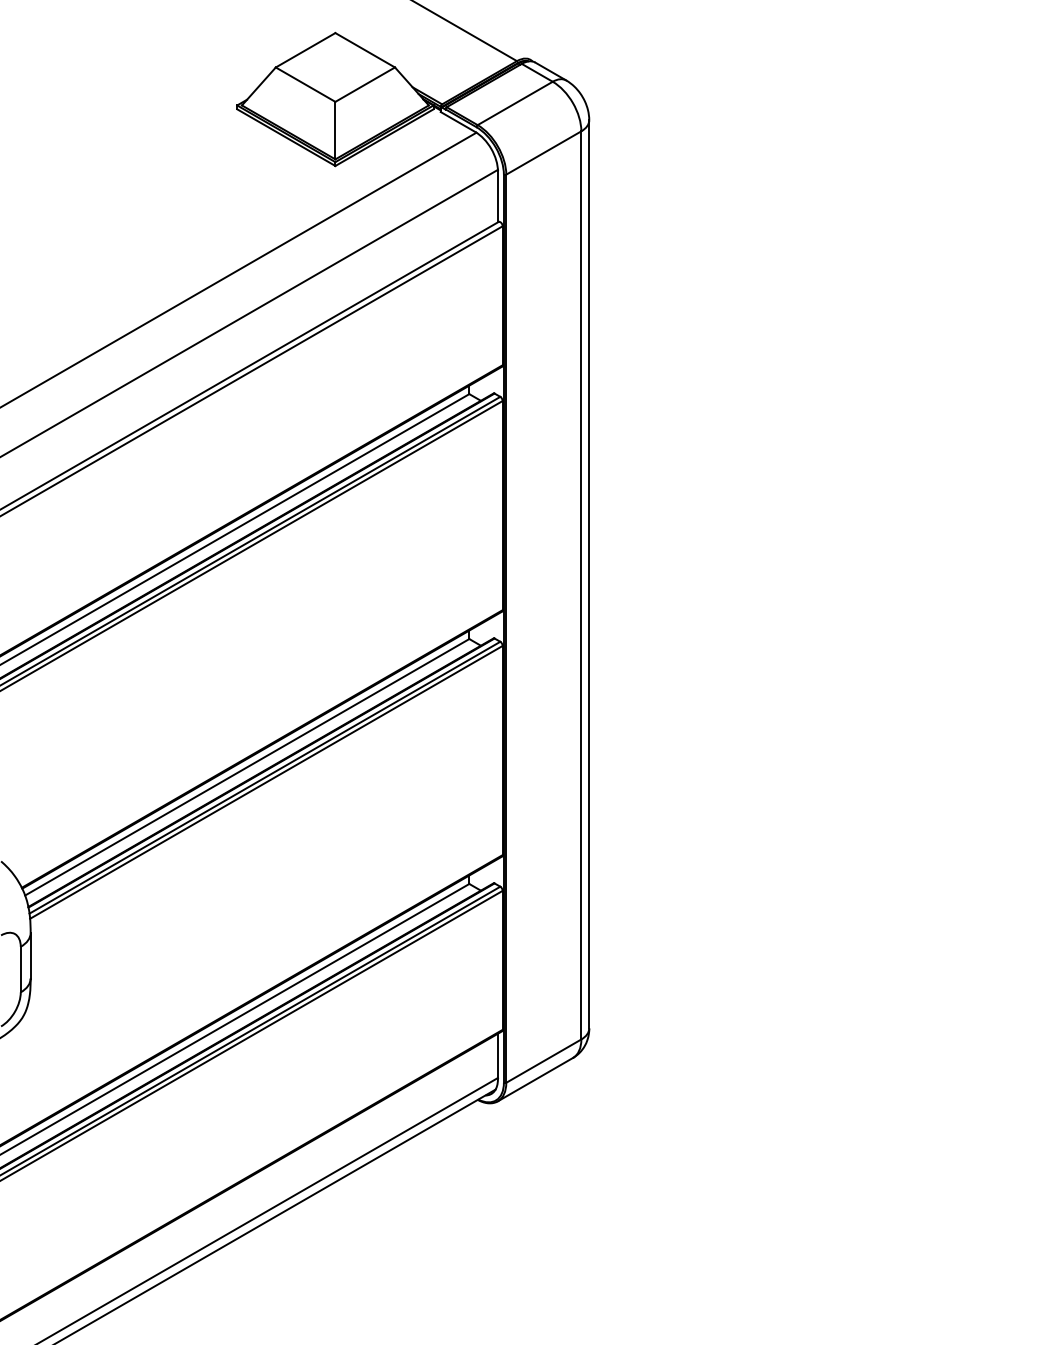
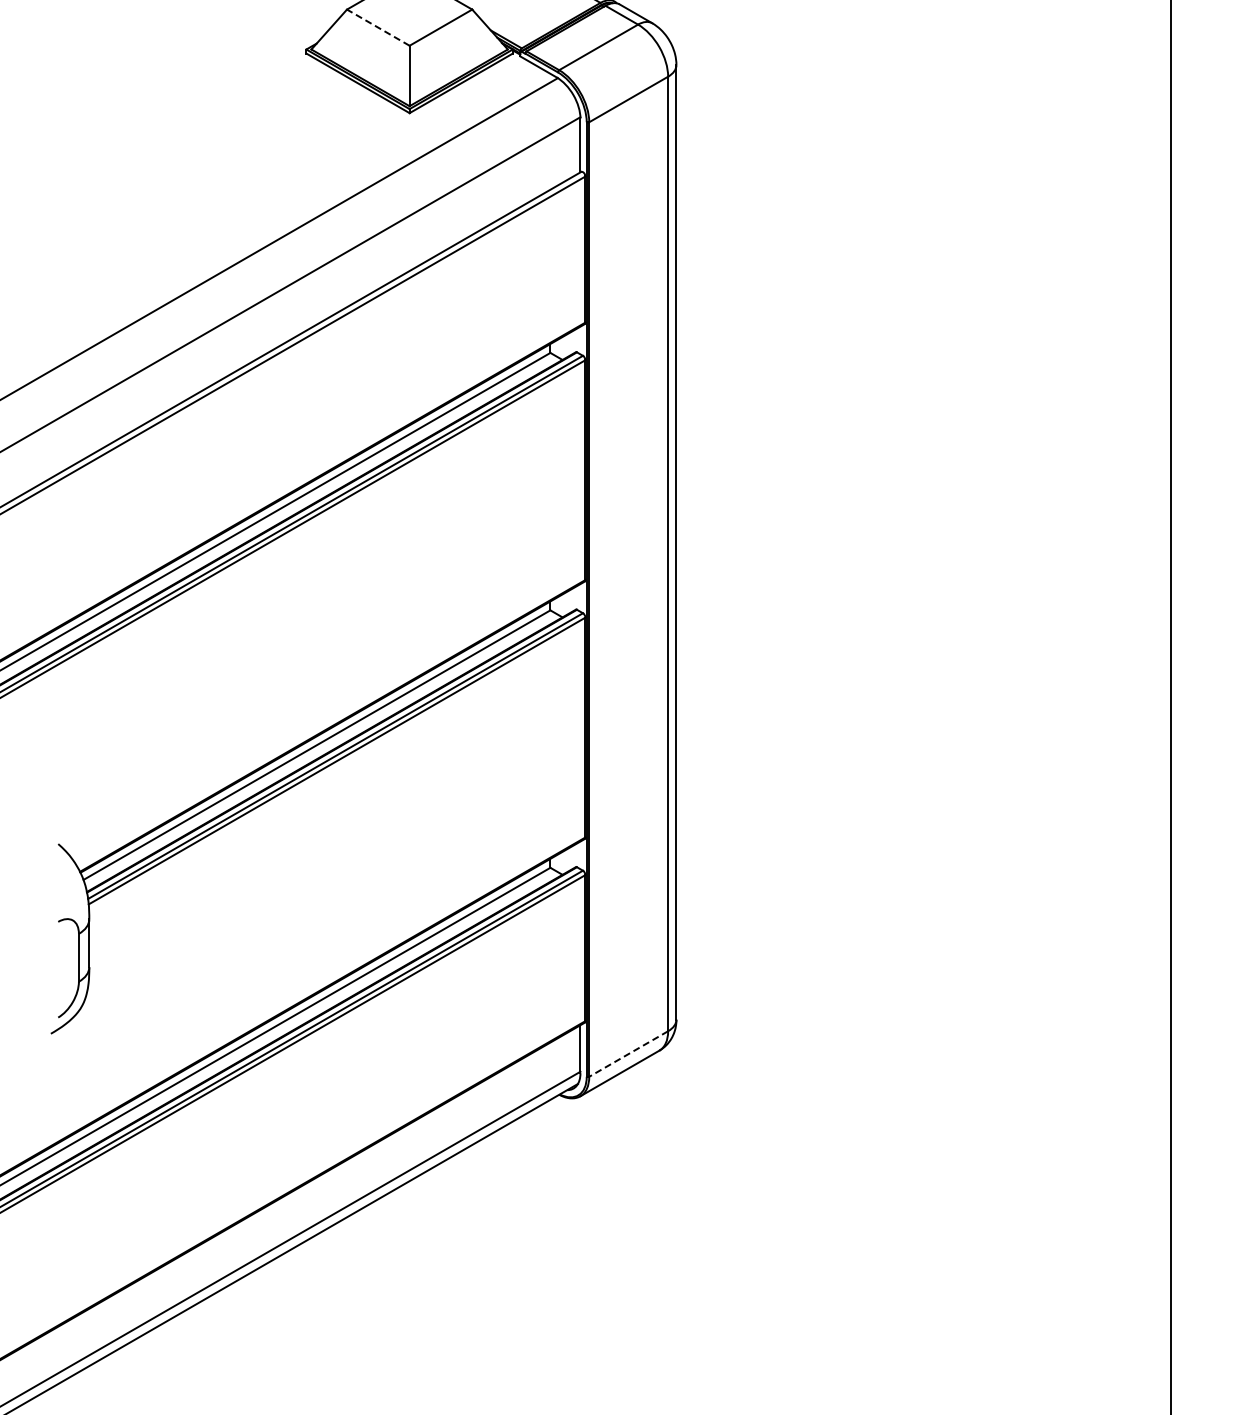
line: (304, 84) -> (377, 27), solid -> dashed
line: (543, 1061) -> (628, 1054), solid -> dashed

